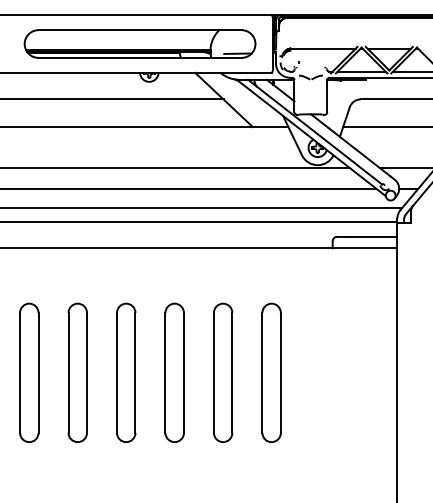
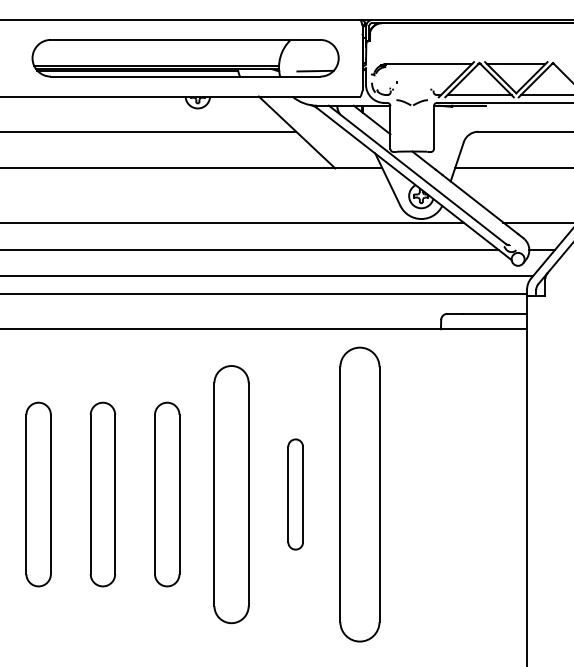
part: (174, 372) -> (231, 494), size x1.4
part: (222, 372) -> (295, 494), size x0.6
part: (271, 372) -> (360, 494), size x1.6

